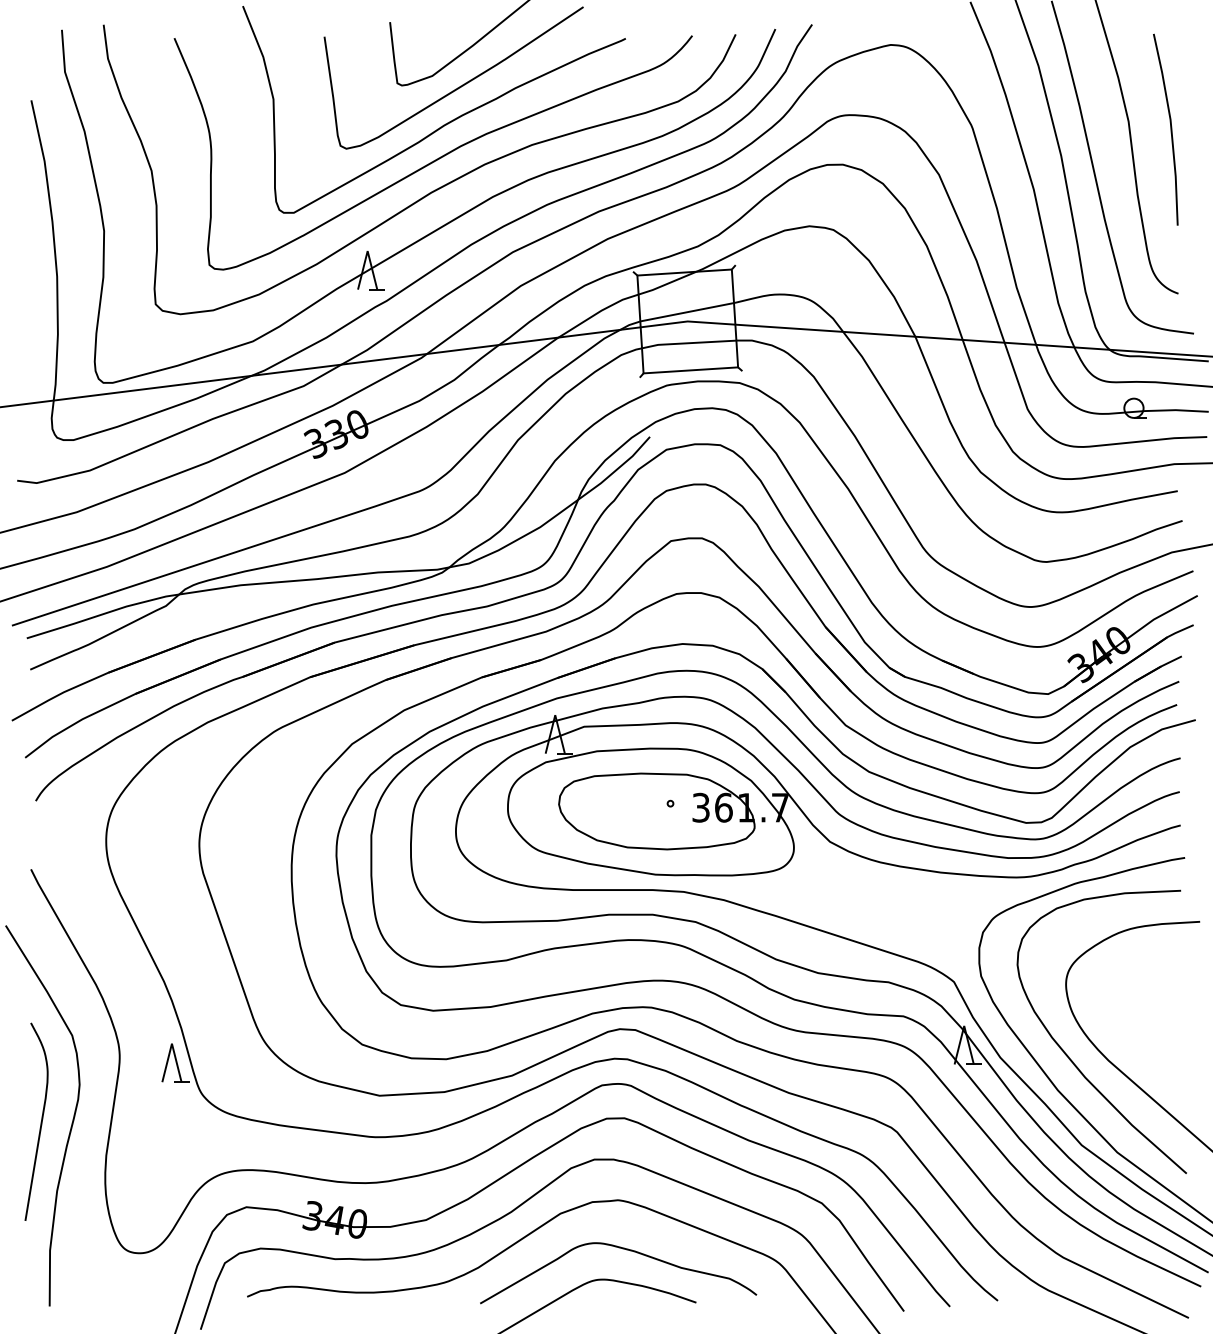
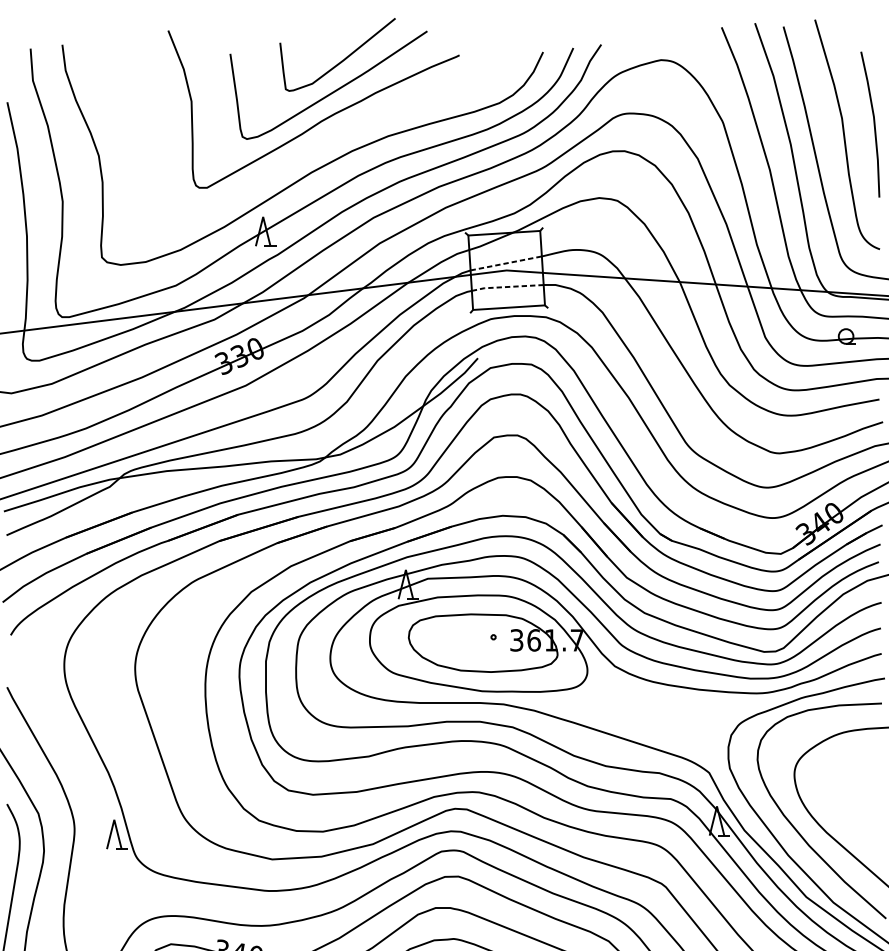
curve: (435, 159) -> (314, 147), removed
line: (686, 312) -> (505, 263), solid -> dashed
line: (687, 343) -> (506, 287), solid -> dashed

